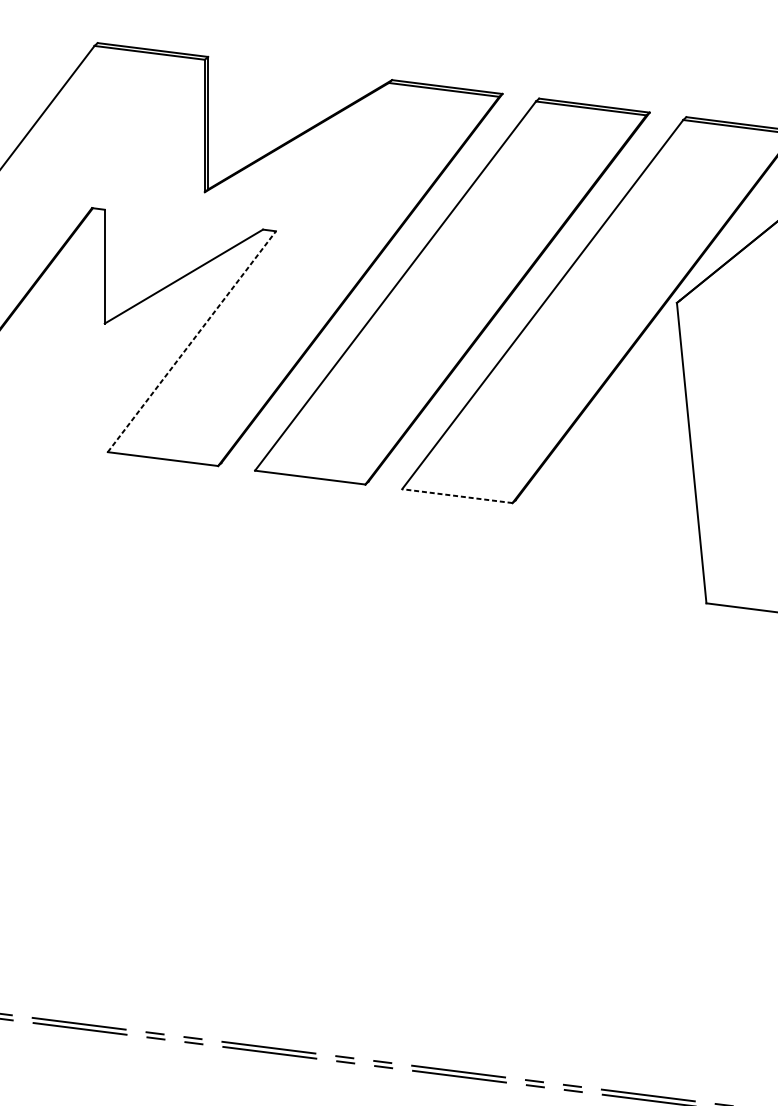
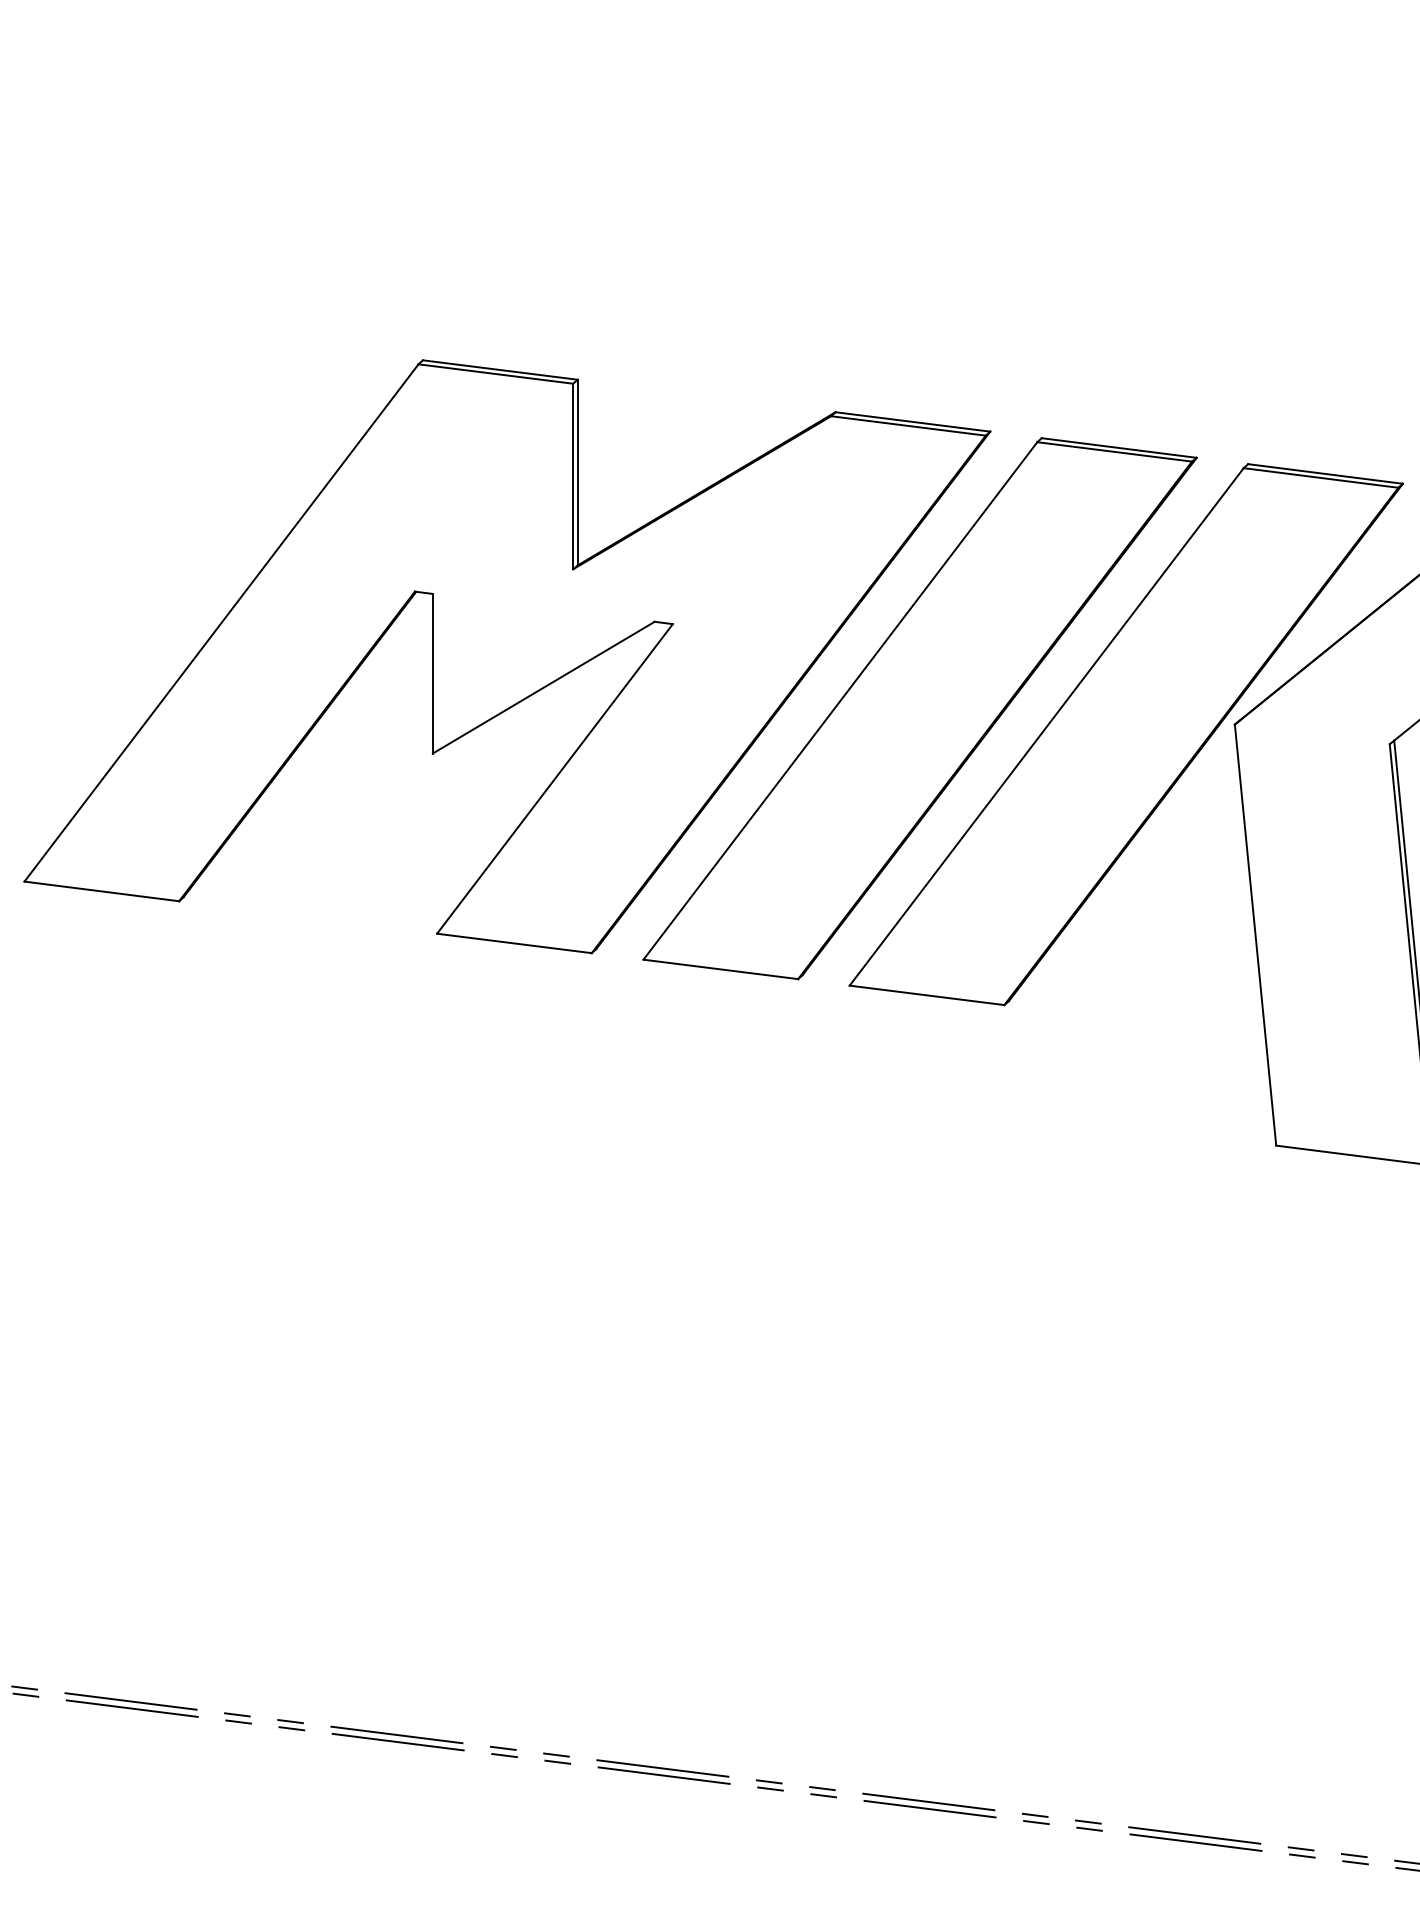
line: (191, 341) -> (554, 778), dashed -> solid
line: (457, 496) -> (927, 995), dashed -> solid

